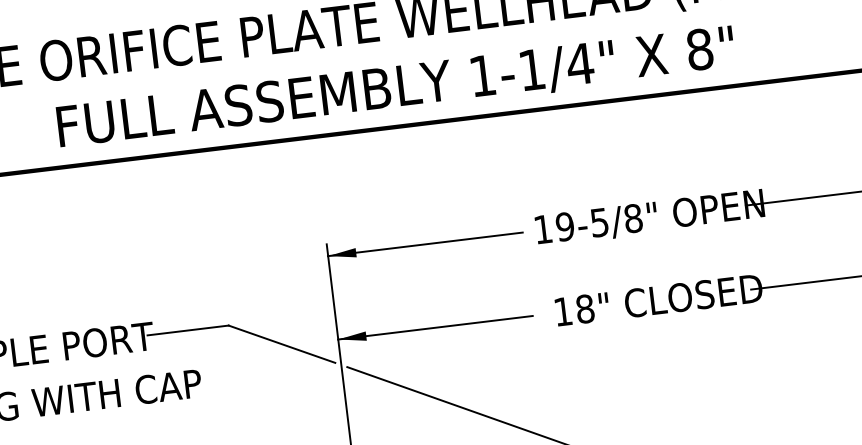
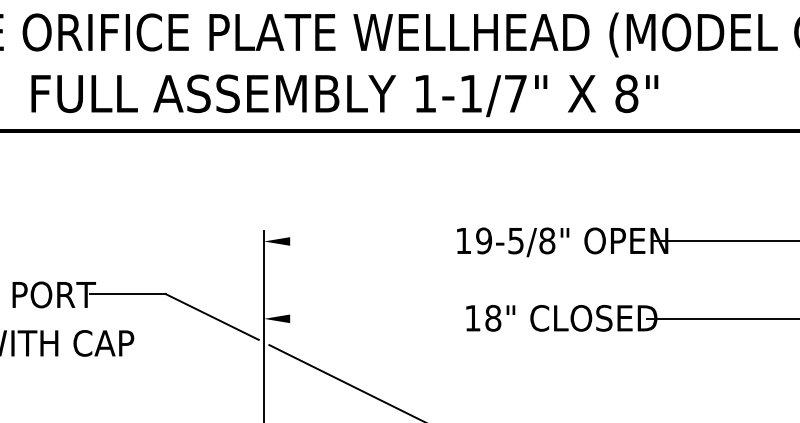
text: (579, 63) -> (515, 93), 1-1/4" -> 1-1/7"
line: (424, 244) -> (353, 241), removed
line: (434, 327) -> (353, 318), removed

